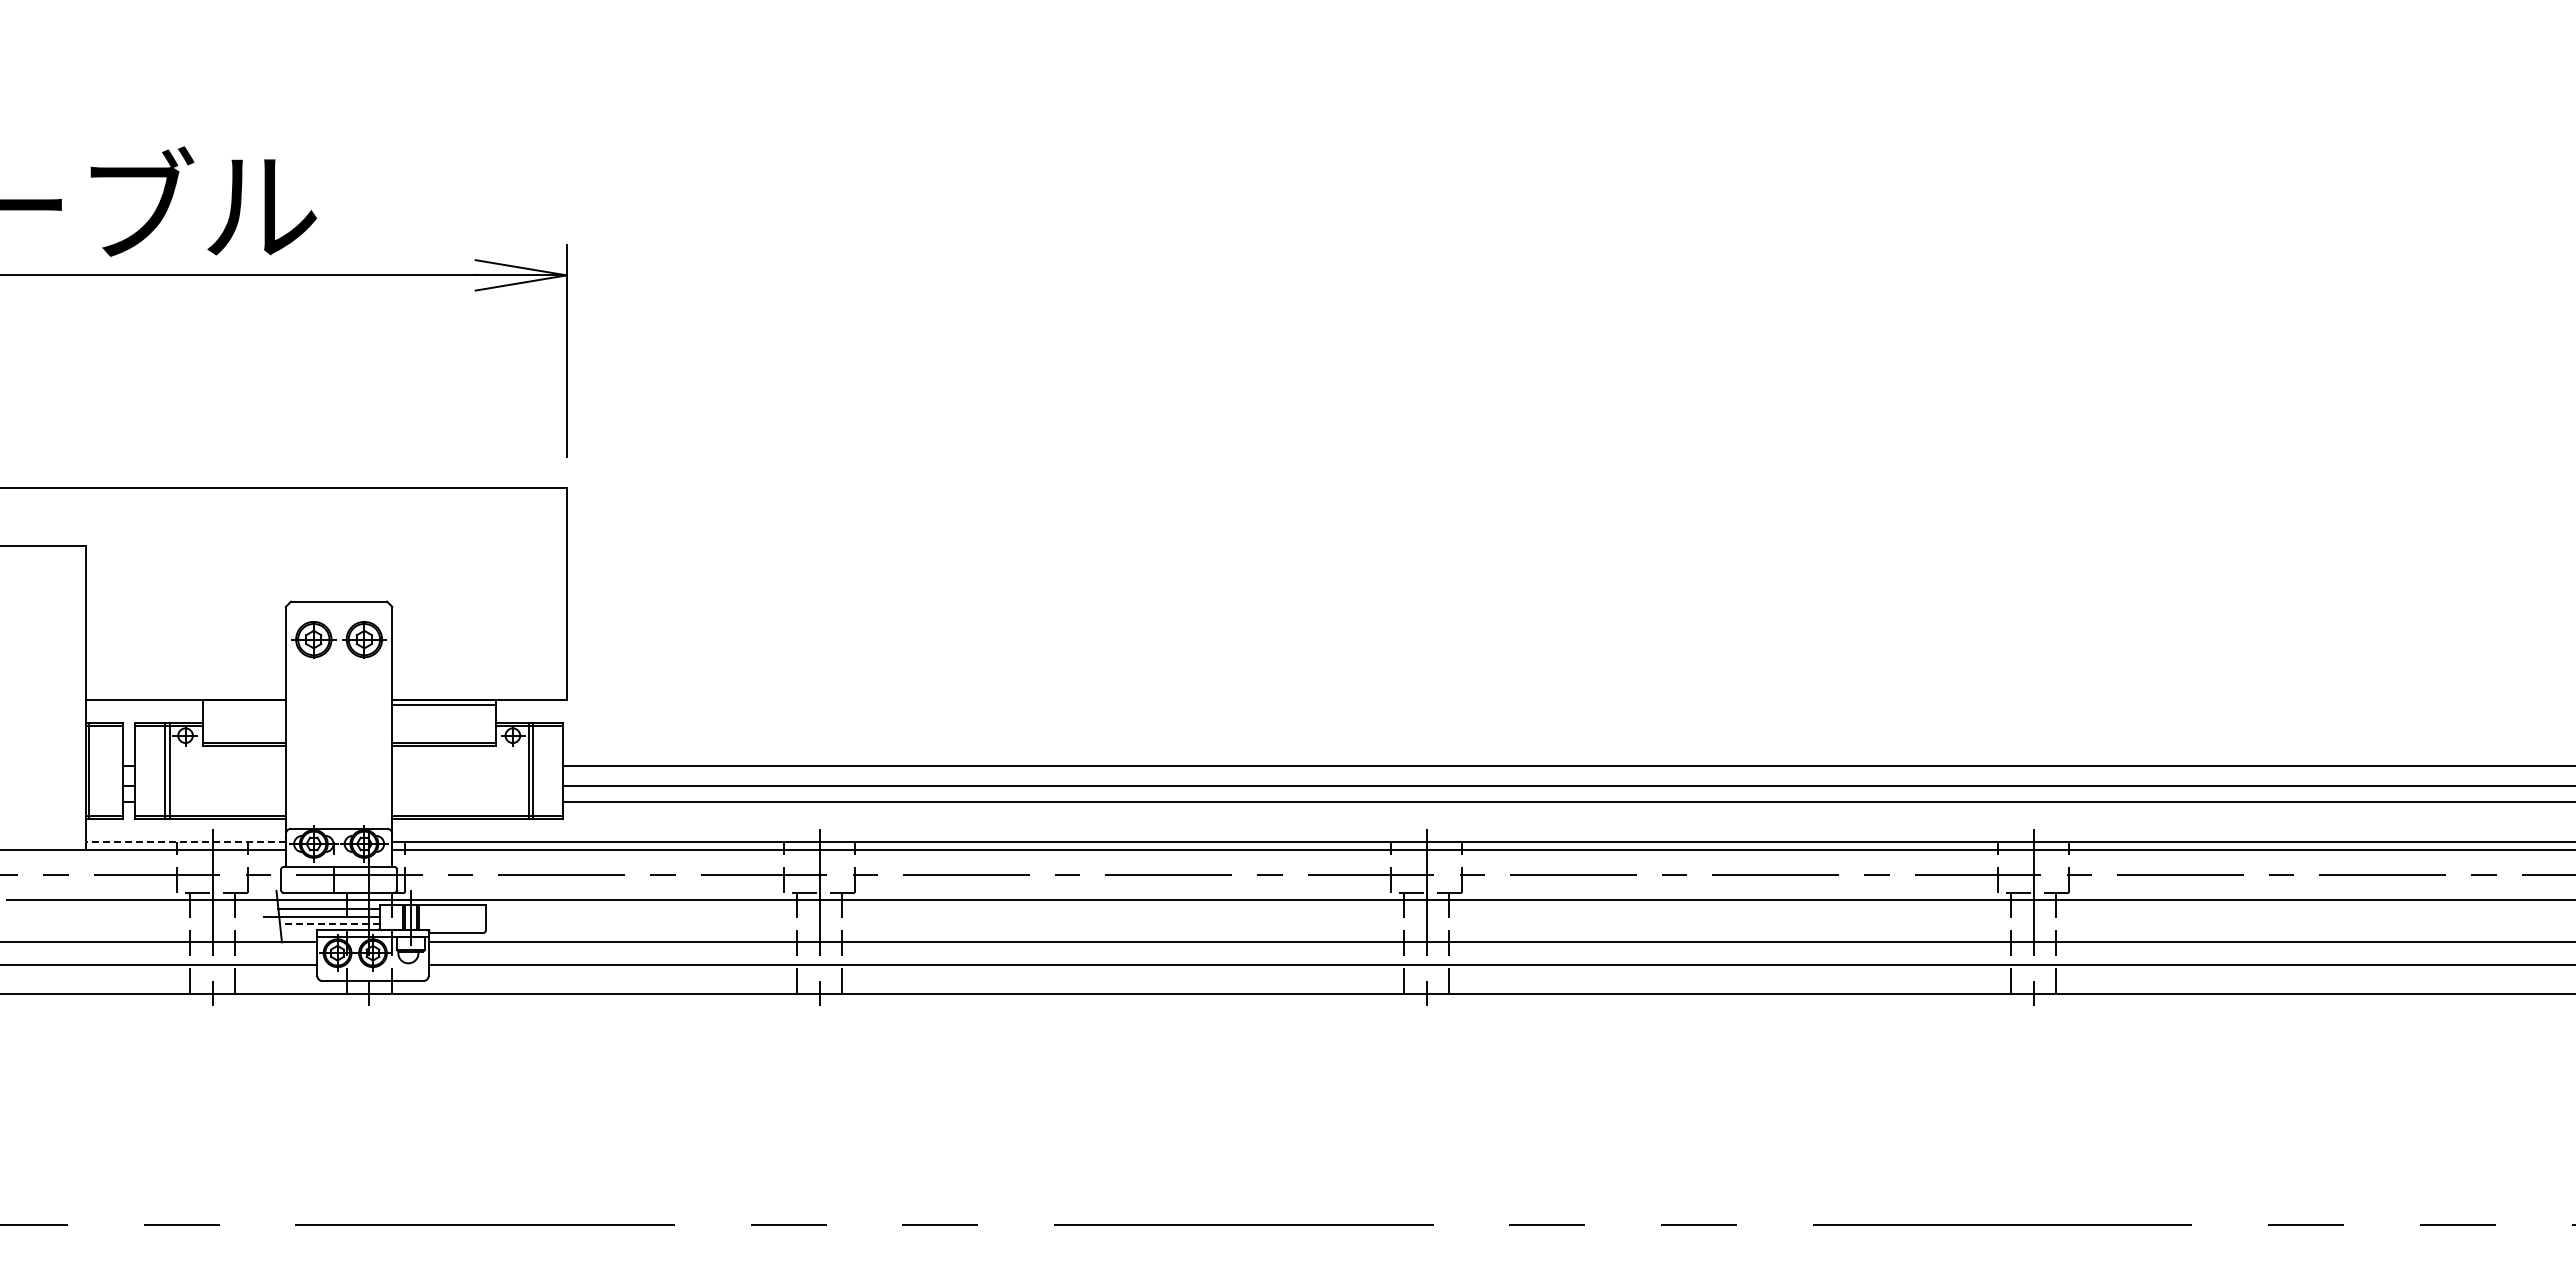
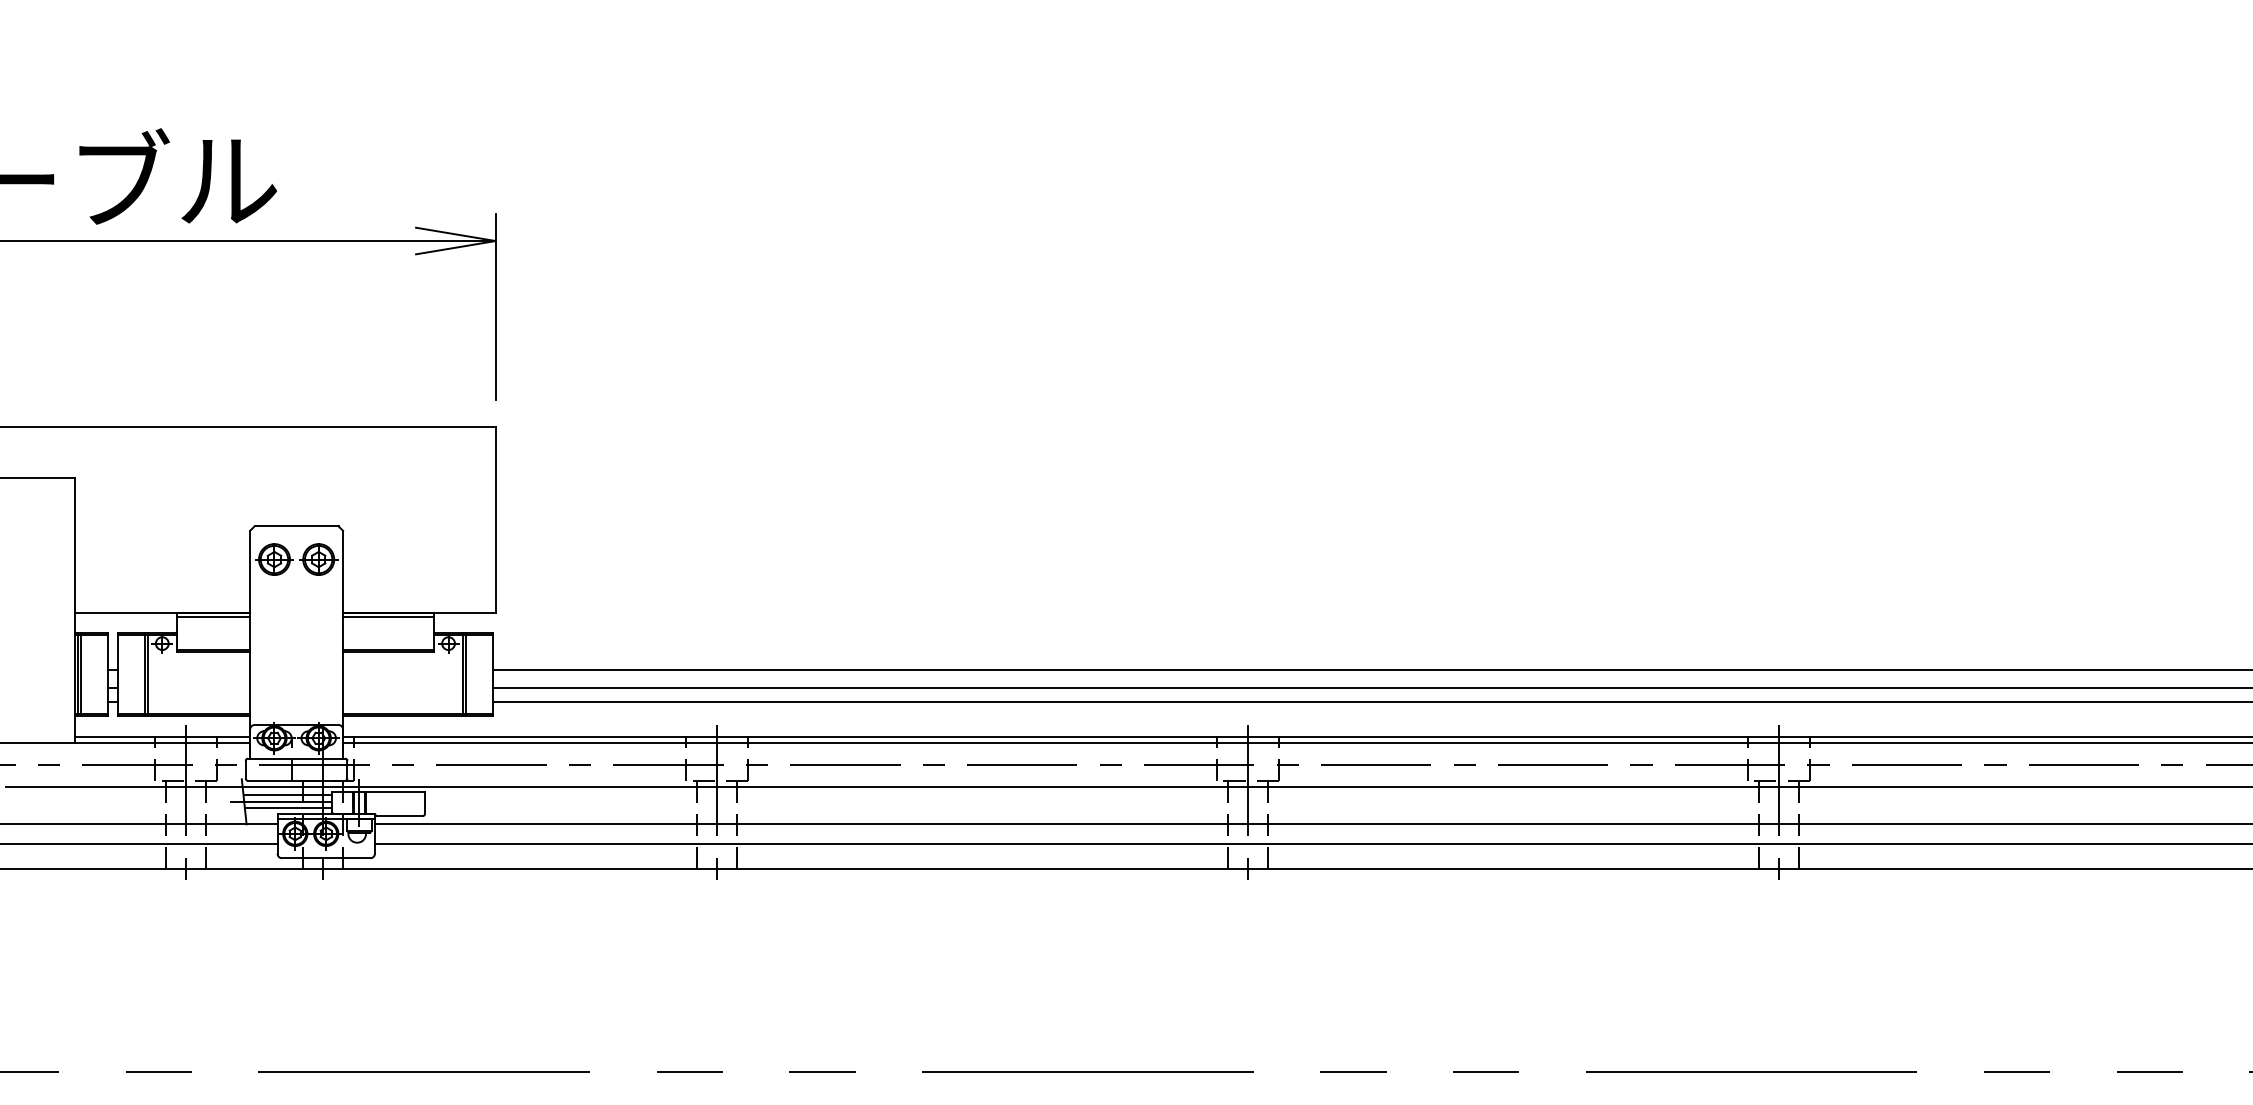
line: (244, 705) -> (213, 617), added
line: (92, 770) -> (80, 674), added
line: (186, 841) -> (163, 736), dashed -> solid
line: (329, 924) -> (288, 808), dashed -> solid

